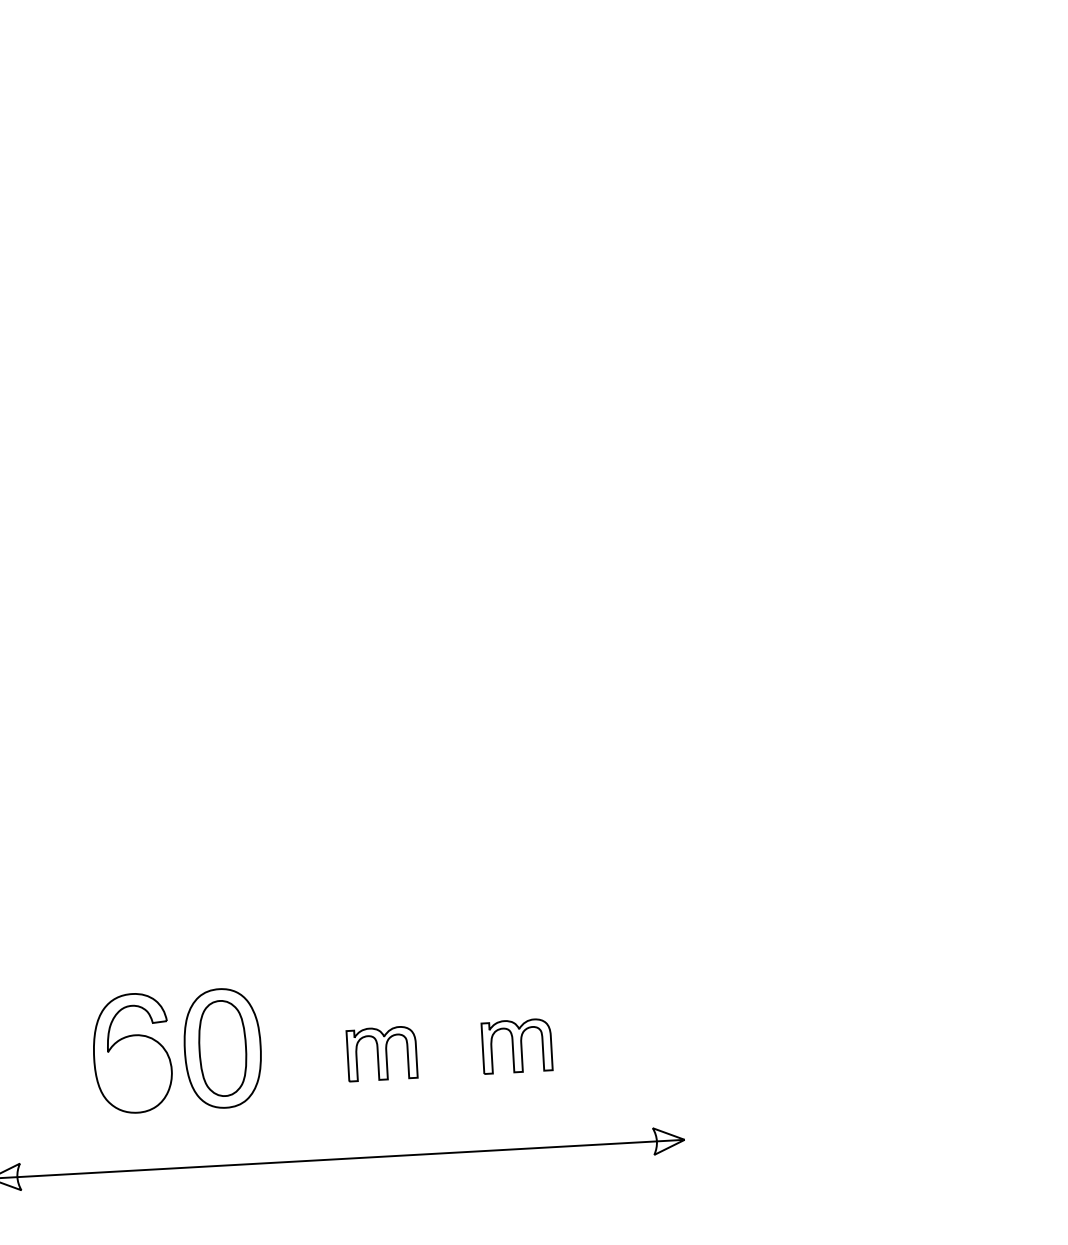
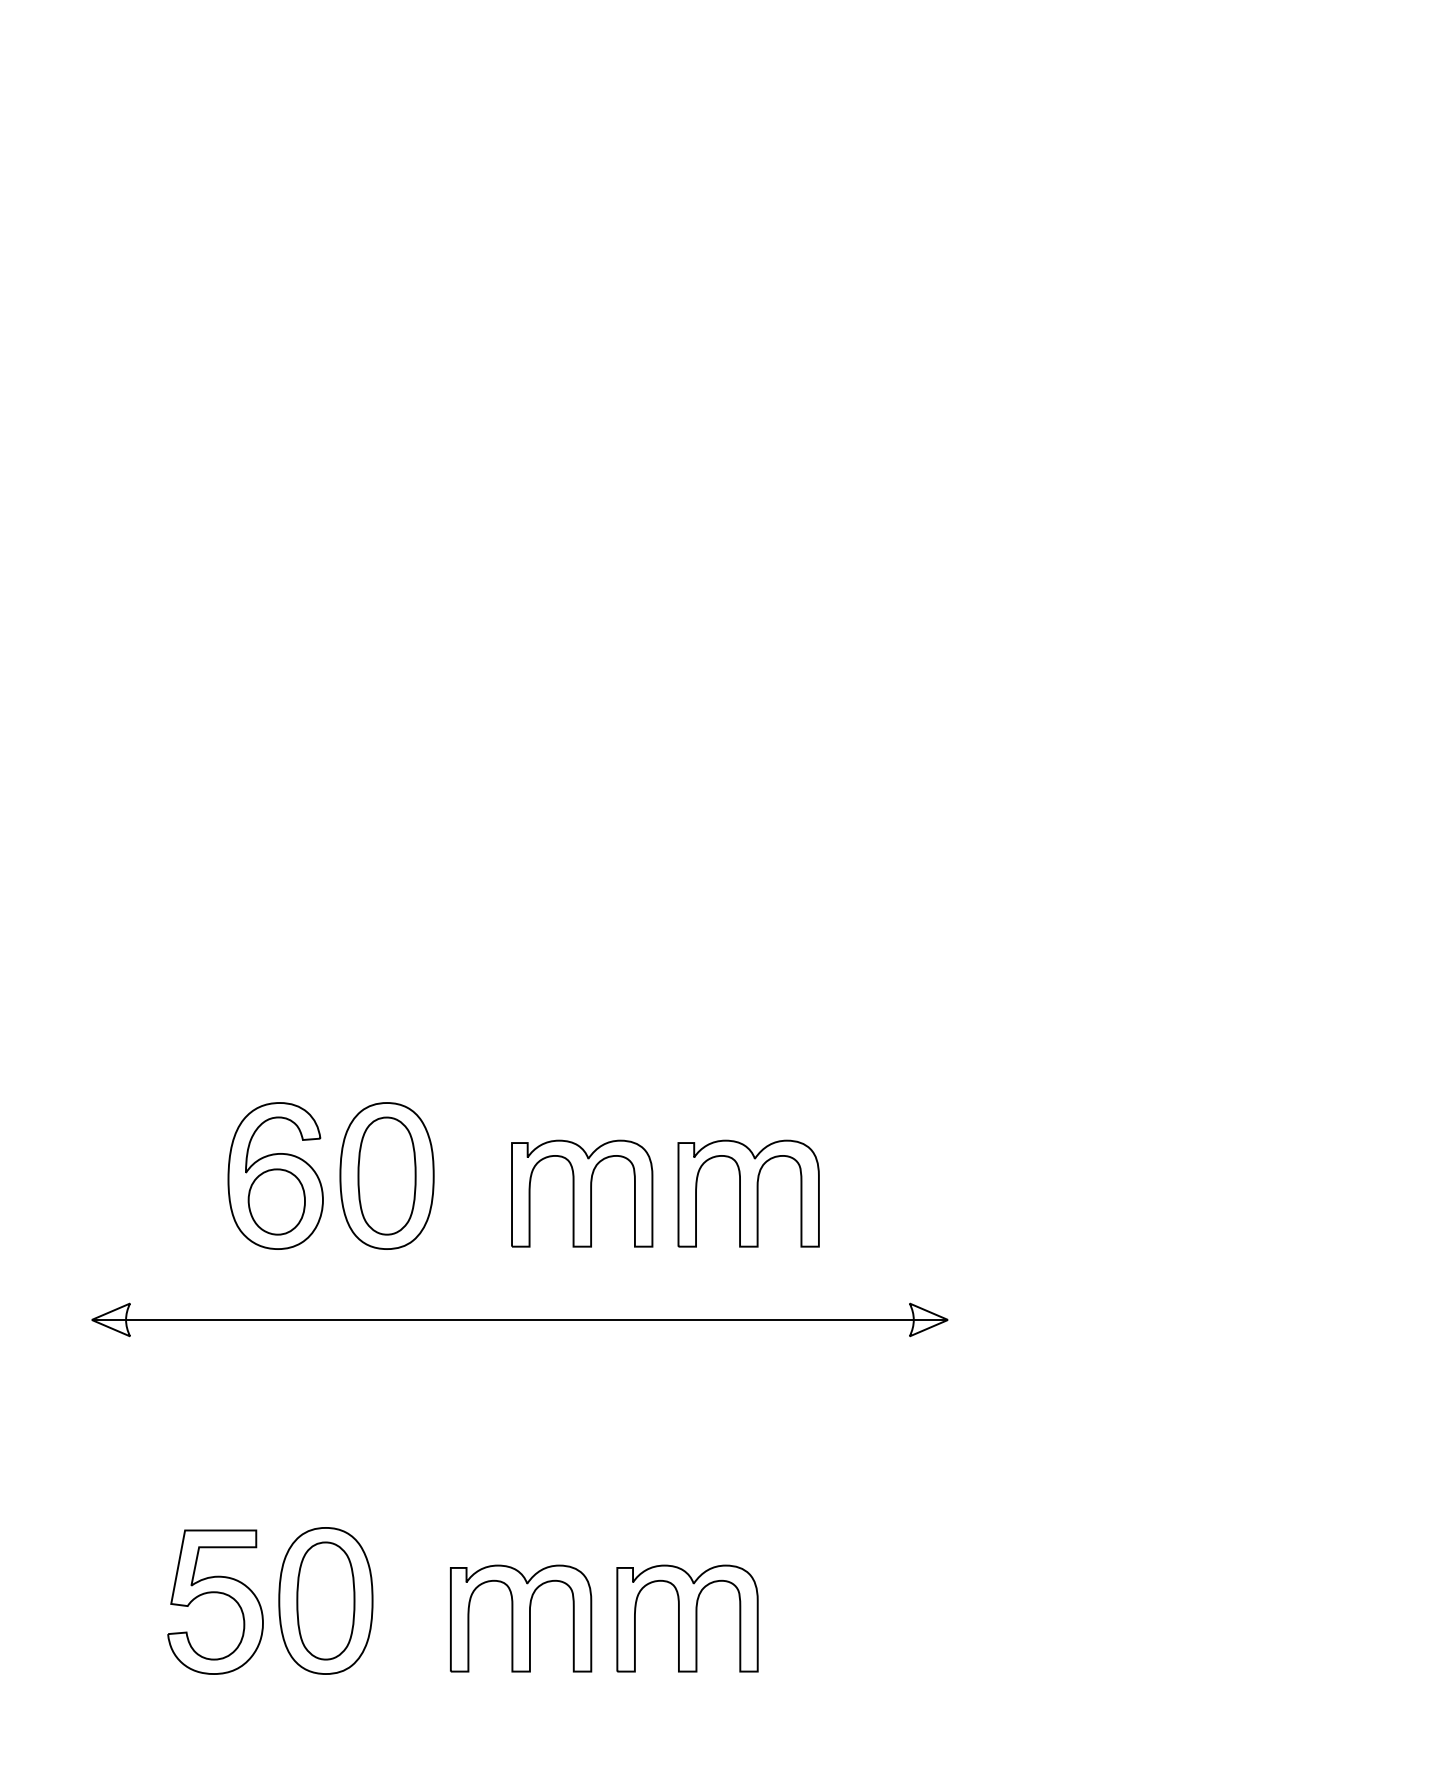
part: (516, 1046) -> (748, 1193), size x1.67
part: (382, 1053) -> (582, 1193), size x1.67
part: (134, 1074) -> (276, 1201), added

